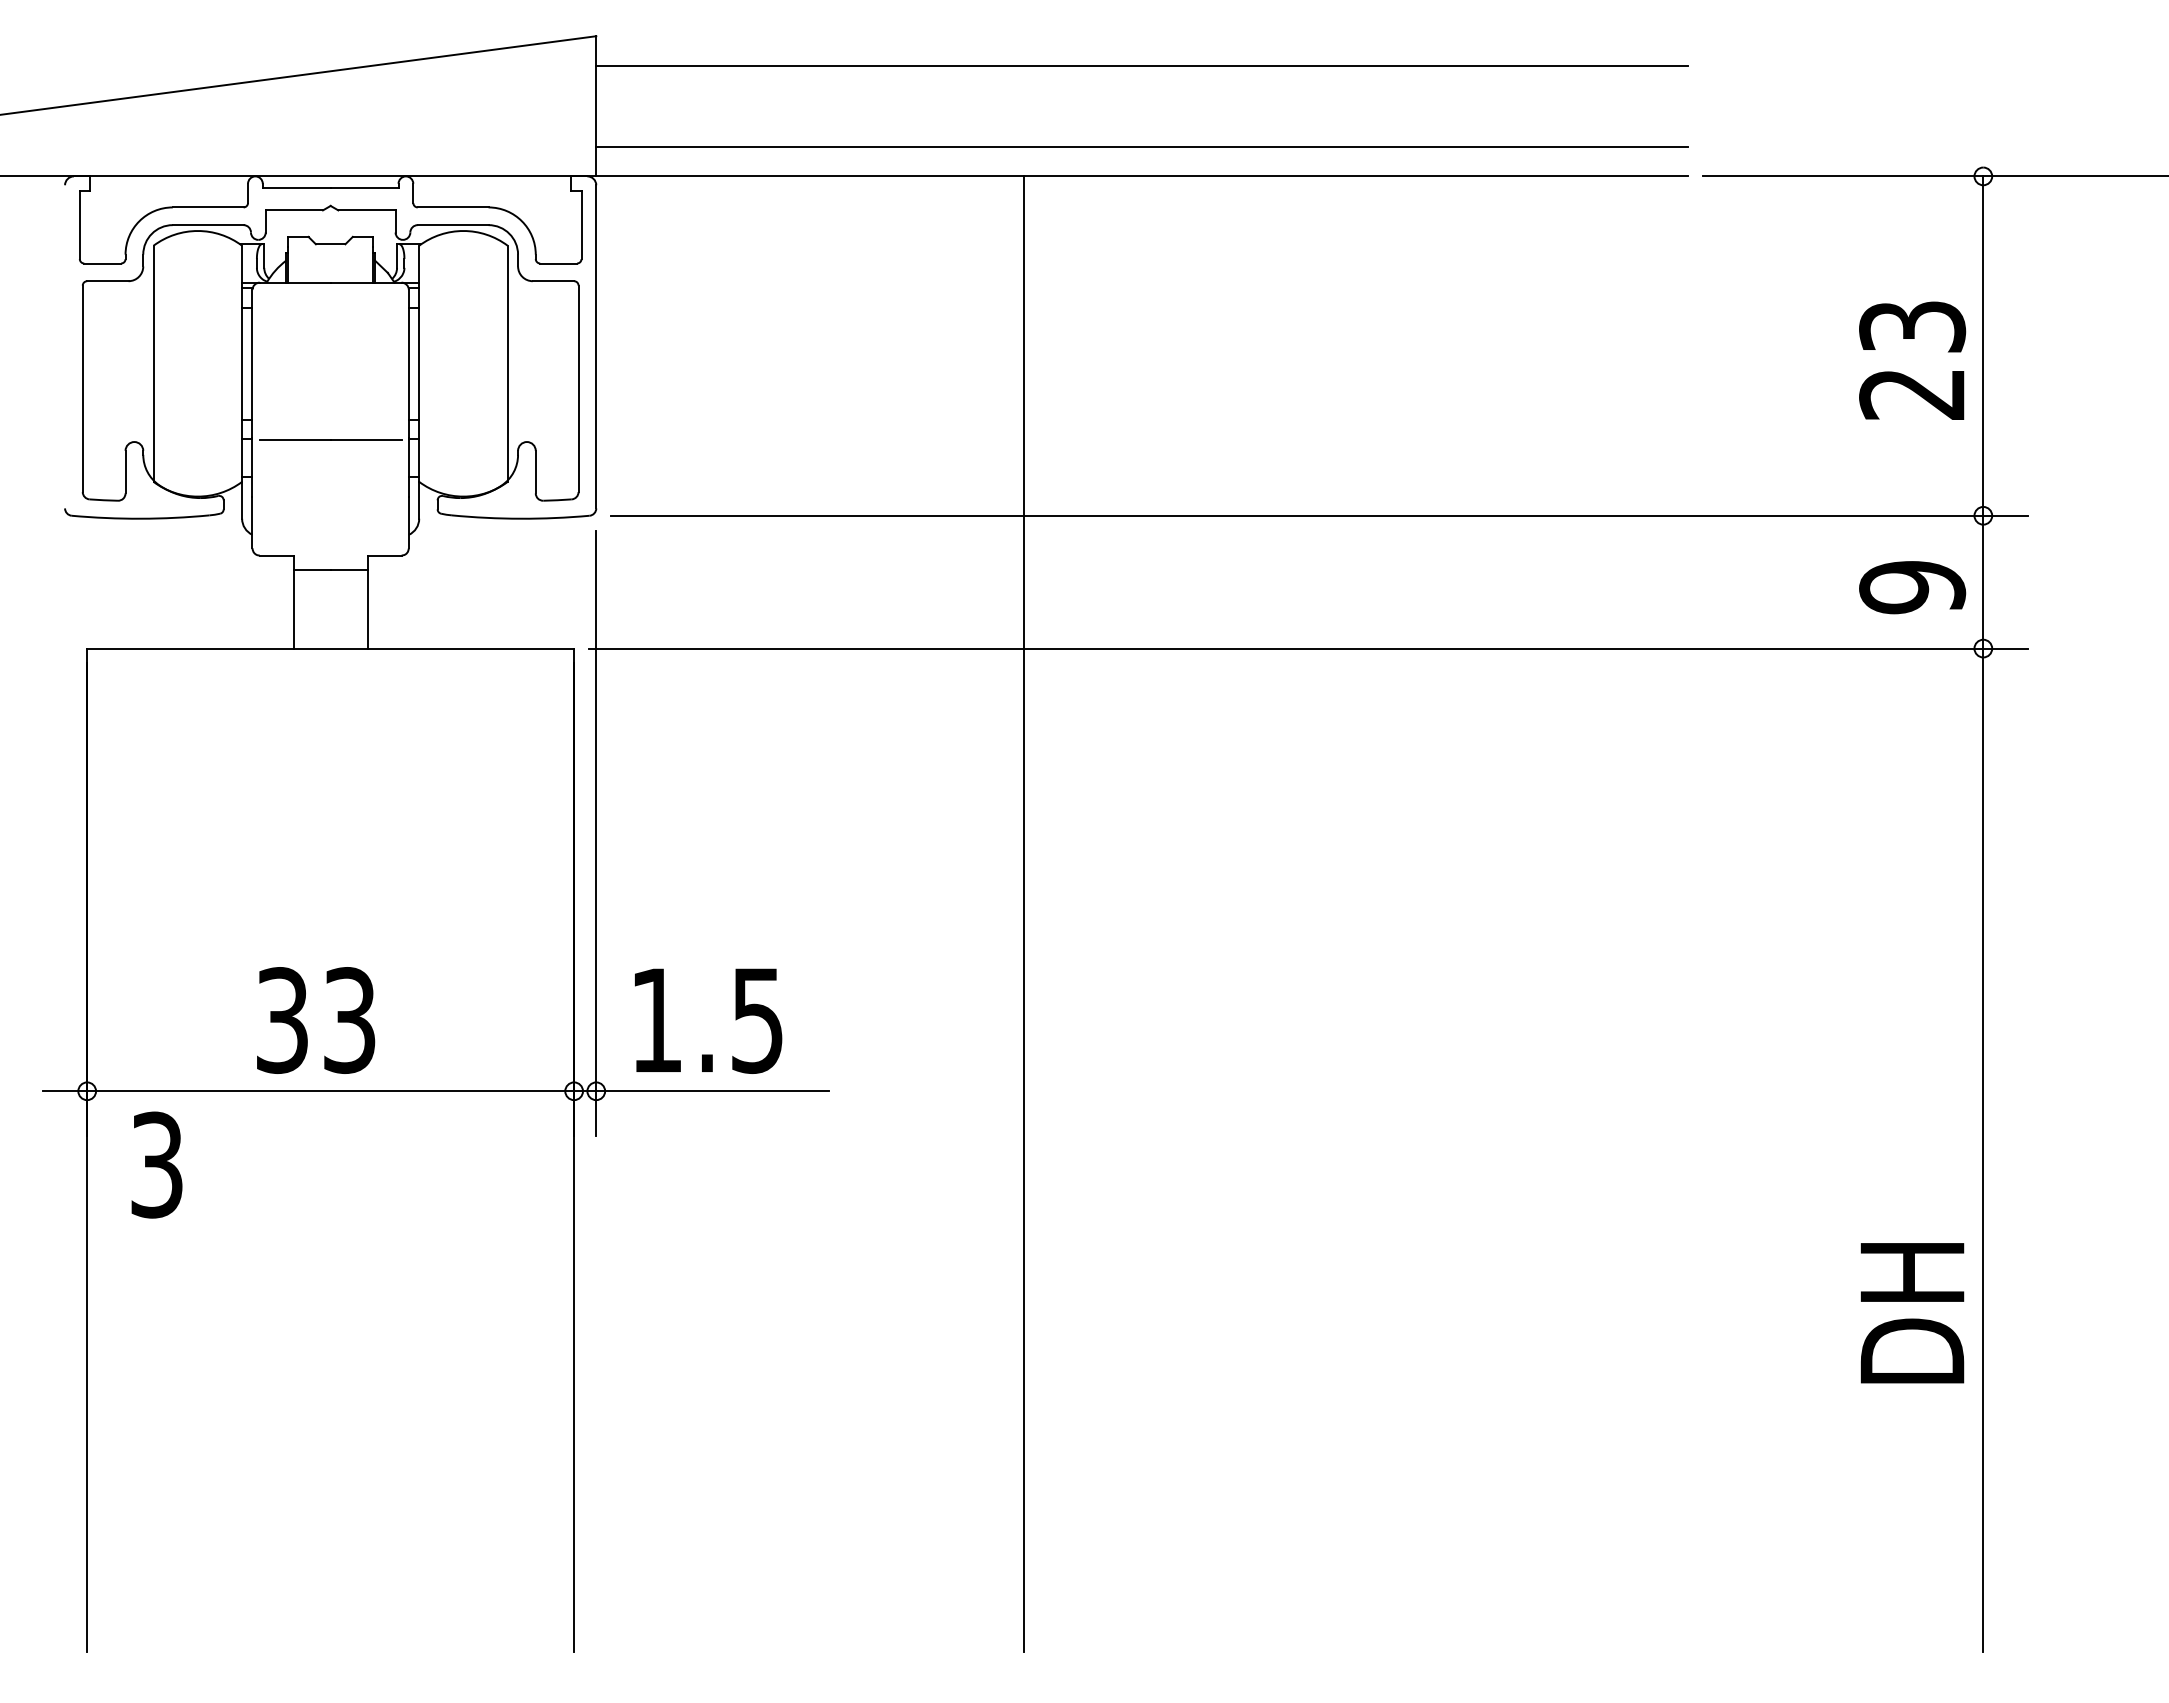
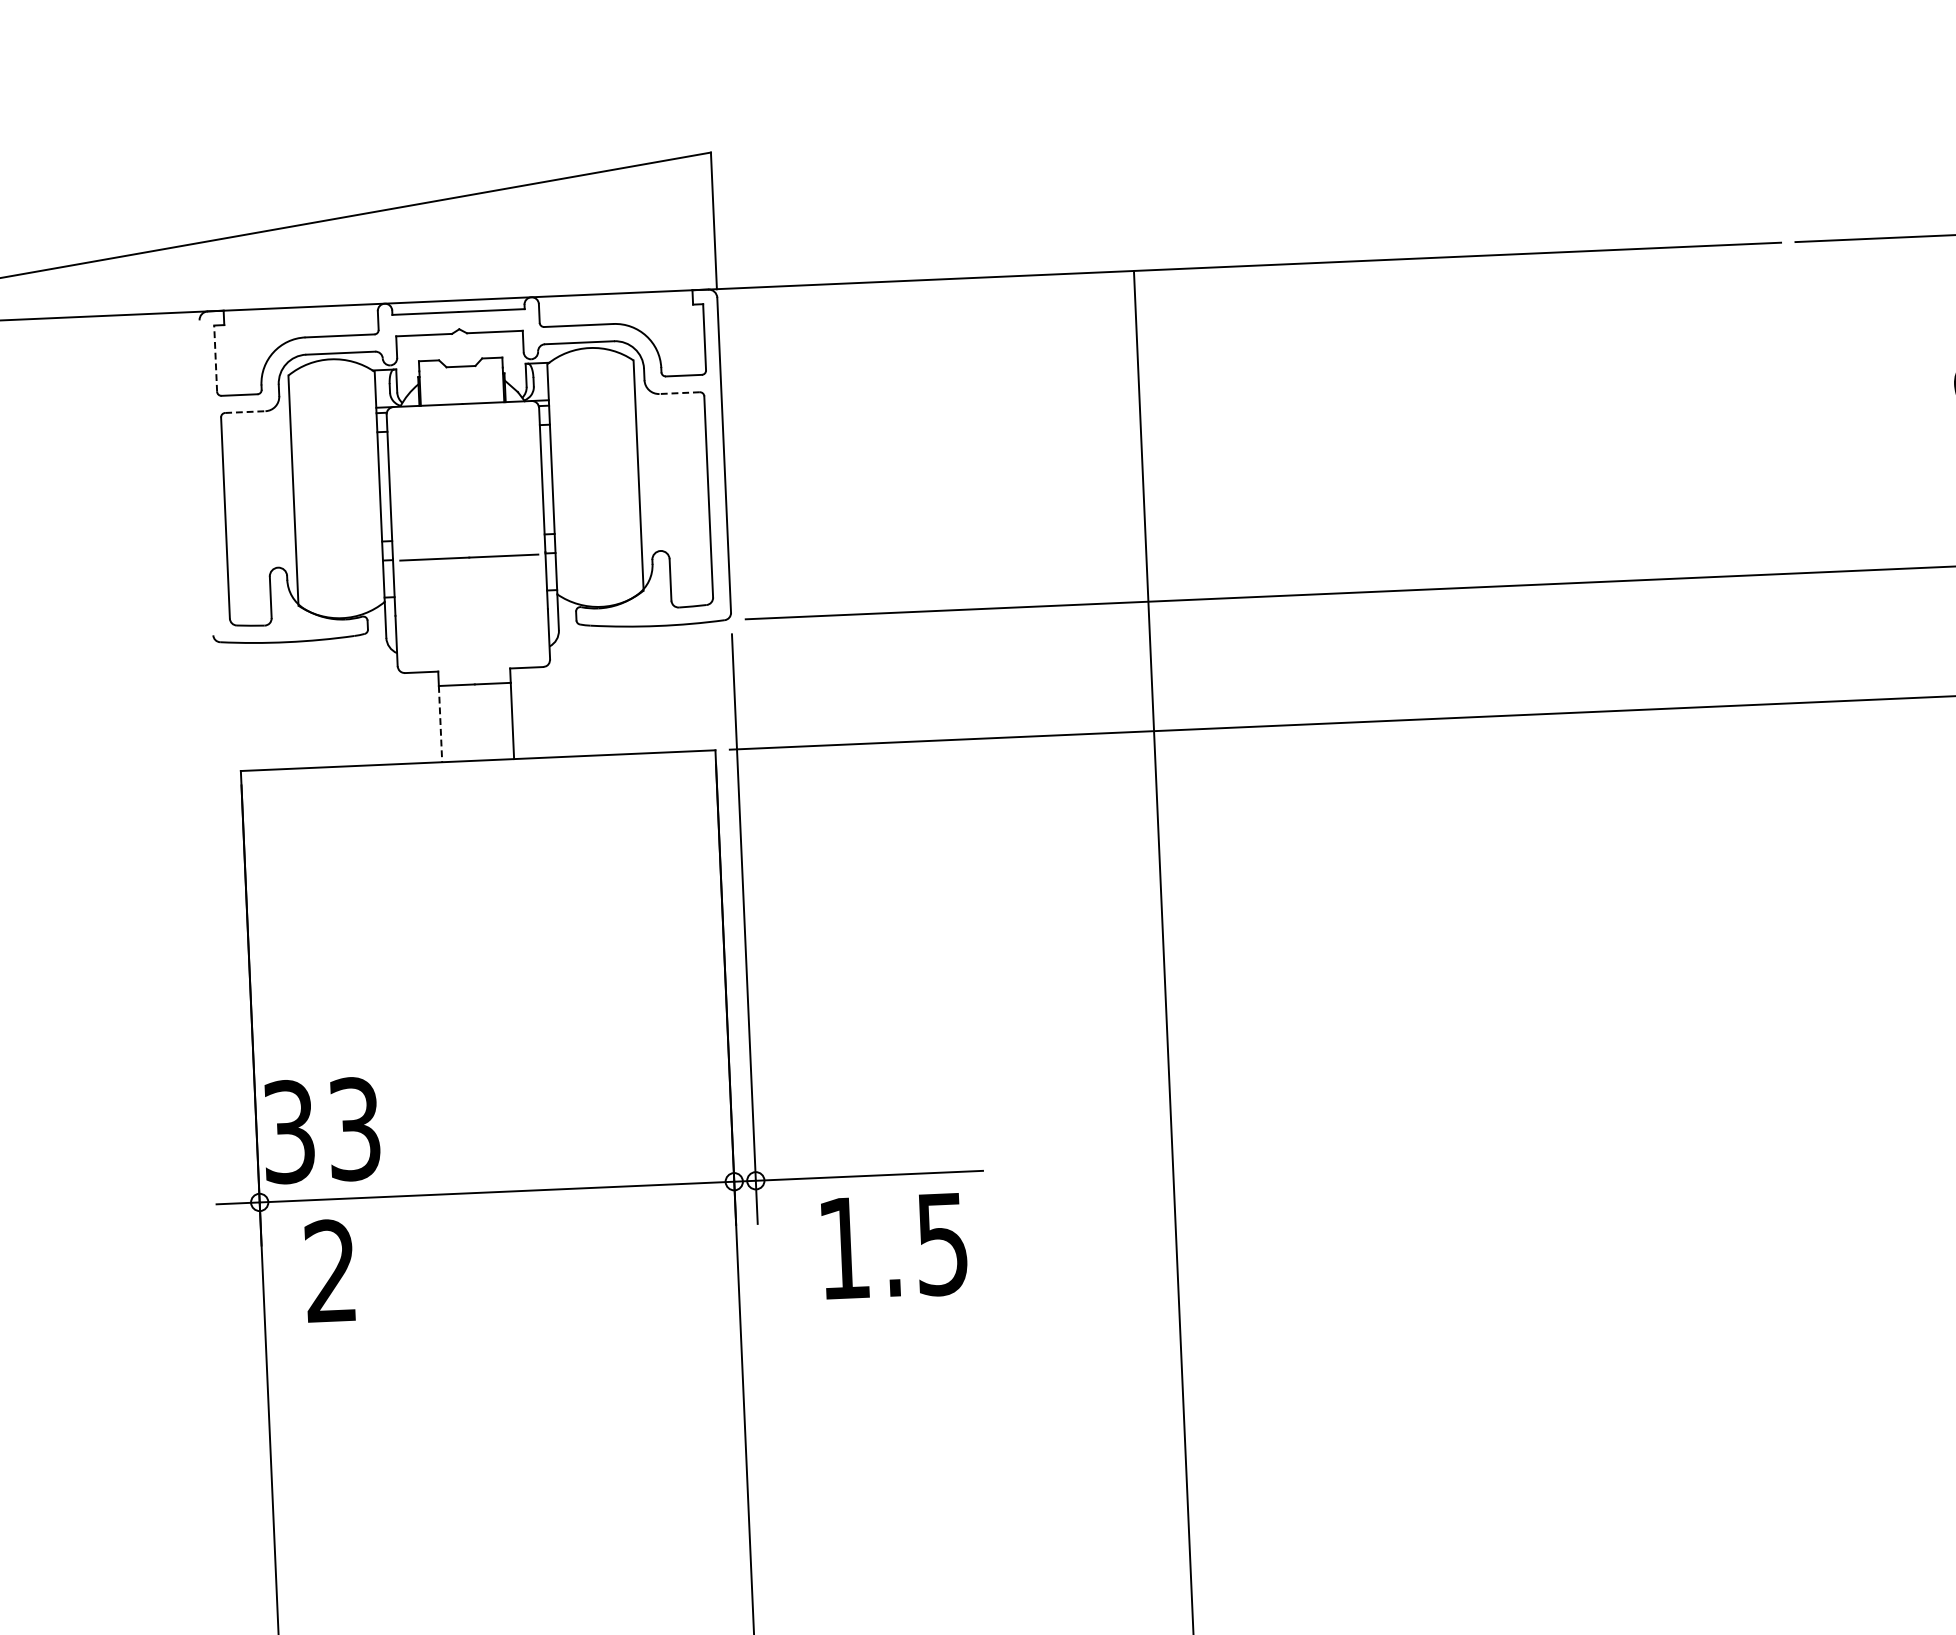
line: (1142, 65) -> (1244, 157), removed
line: (1142, 146) -> (1247, 236), removed
line: (79, 225) -> (215, 359), solid -> dashed
line: (107, 281) -> (245, 412), solid -> dashed
line: (553, 281) -> (679, 393), solid -> dashed
line: (293, 609) -> (440, 724), solid -> dashed
text: (316, 1020) -> (322, 1130), moved
text: (708, 1020) -> (894, 1246), moved
text: (156, 1164) -> (330, 1270), 3 -> 2

